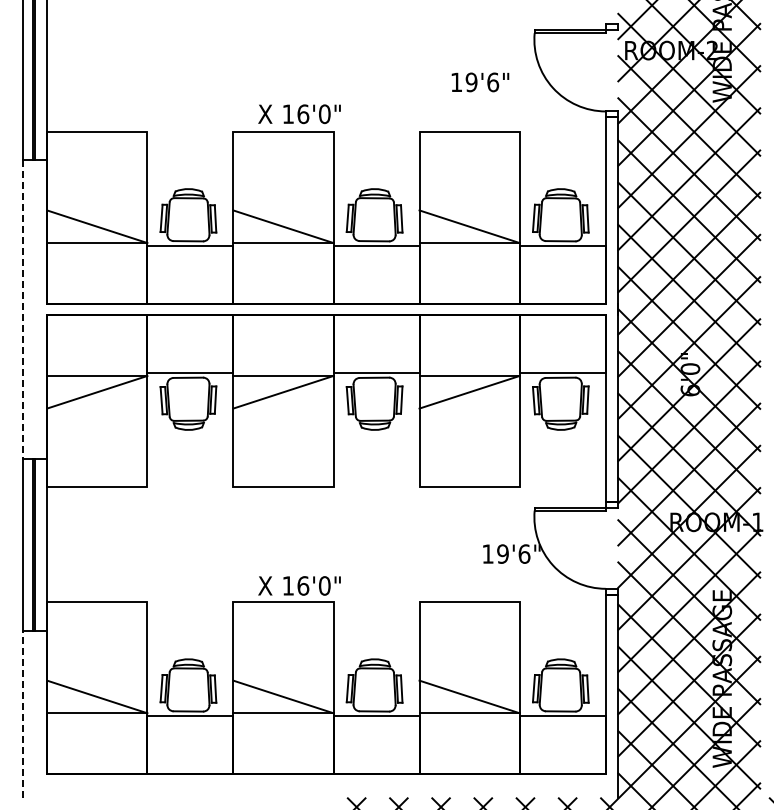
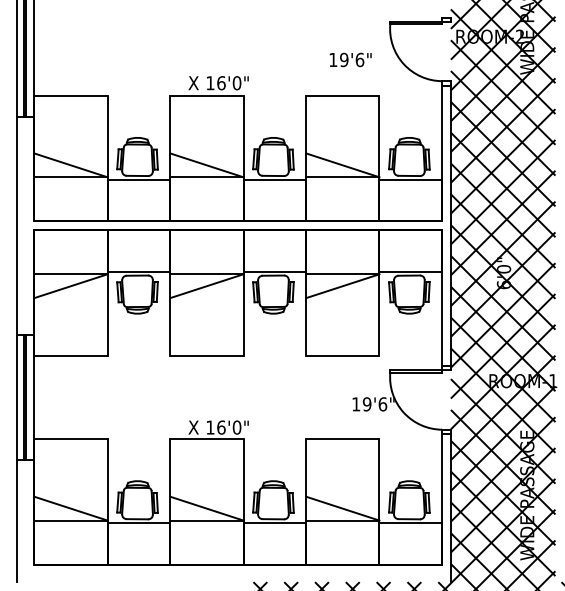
line: (23, 310) -> (17, 226), dashed -> solid
line: (23, 714) -> (17, 521), dashed -> solid

